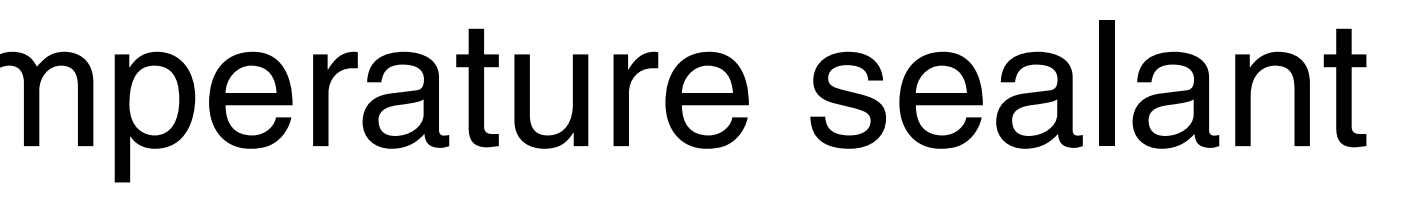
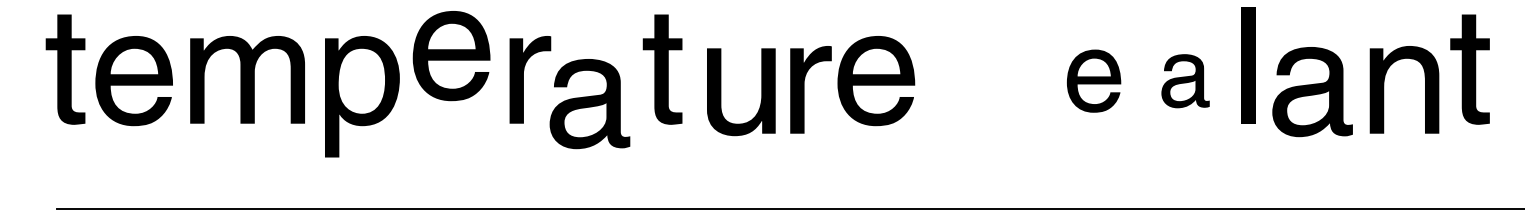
part: (635, 98) -> (810, 89), moved
part: (1251, 98) -> (1384, 89), moved
fill: (848, 99) -> (1007, 80), removed
part: (250, 100) -> (451, 56), moved
part: (405, 100) -> (589, 104), moved
part: (940, 100) -> (1093, 81), size x0.7
part: (1039, 100) -> (1185, 81), size x0.6
part: (1175, 100) -> (1312, 92), moved
part: (530, 101) -> (721, 92), moved

